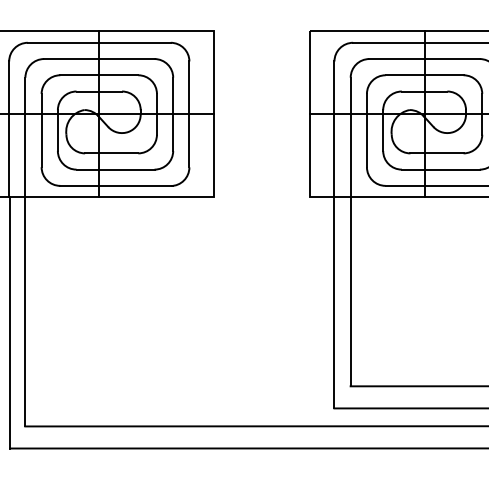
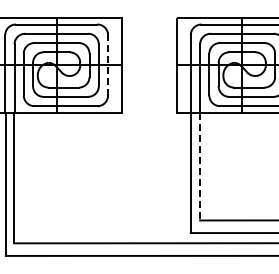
line: (190, 112) -> (108, 64), solid -> dashed
line: (351, 291) -> (200, 166), solid -> dashed

